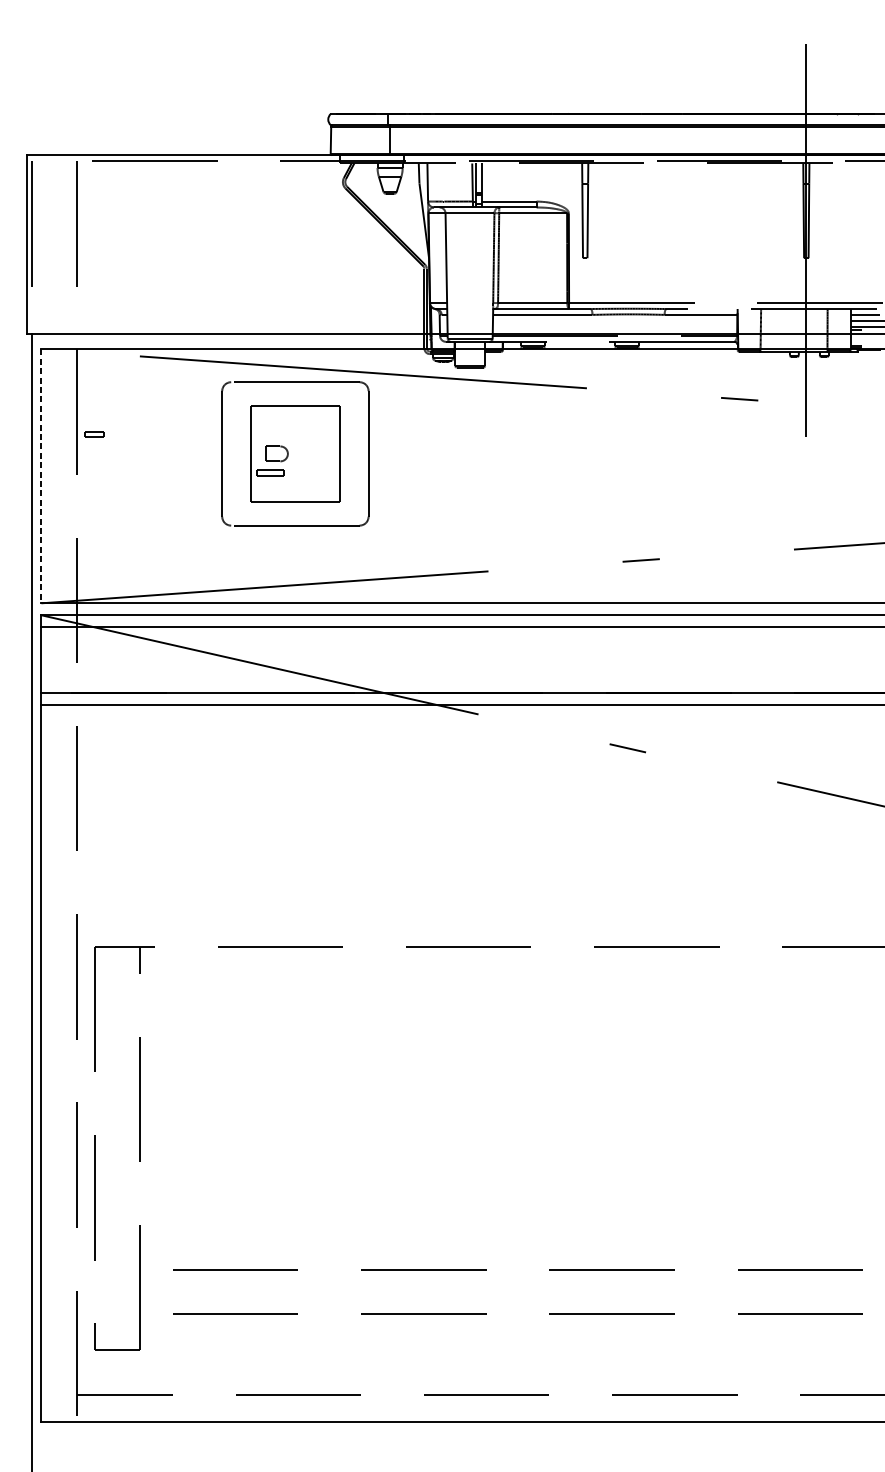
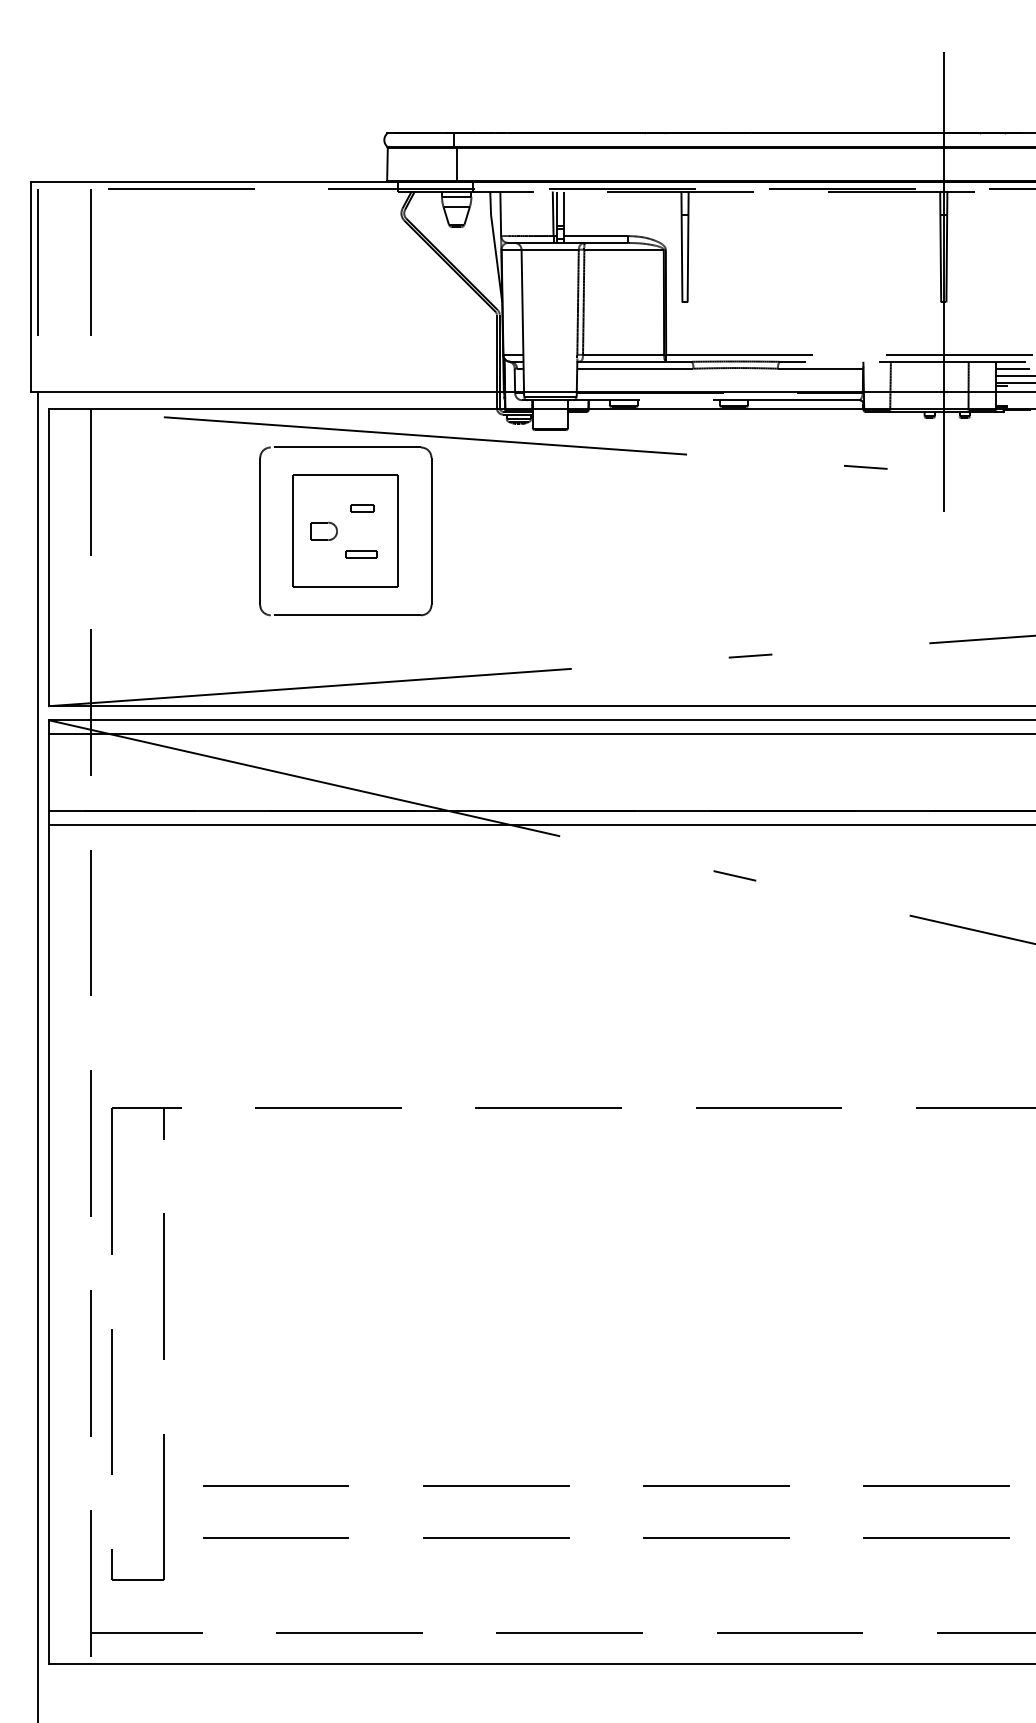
part: (94, 434) -> (362, 508), moved
part: (270, 473) -> (361, 554), moved
line: (41, 476) -> (48, 557), dashed -> solid

